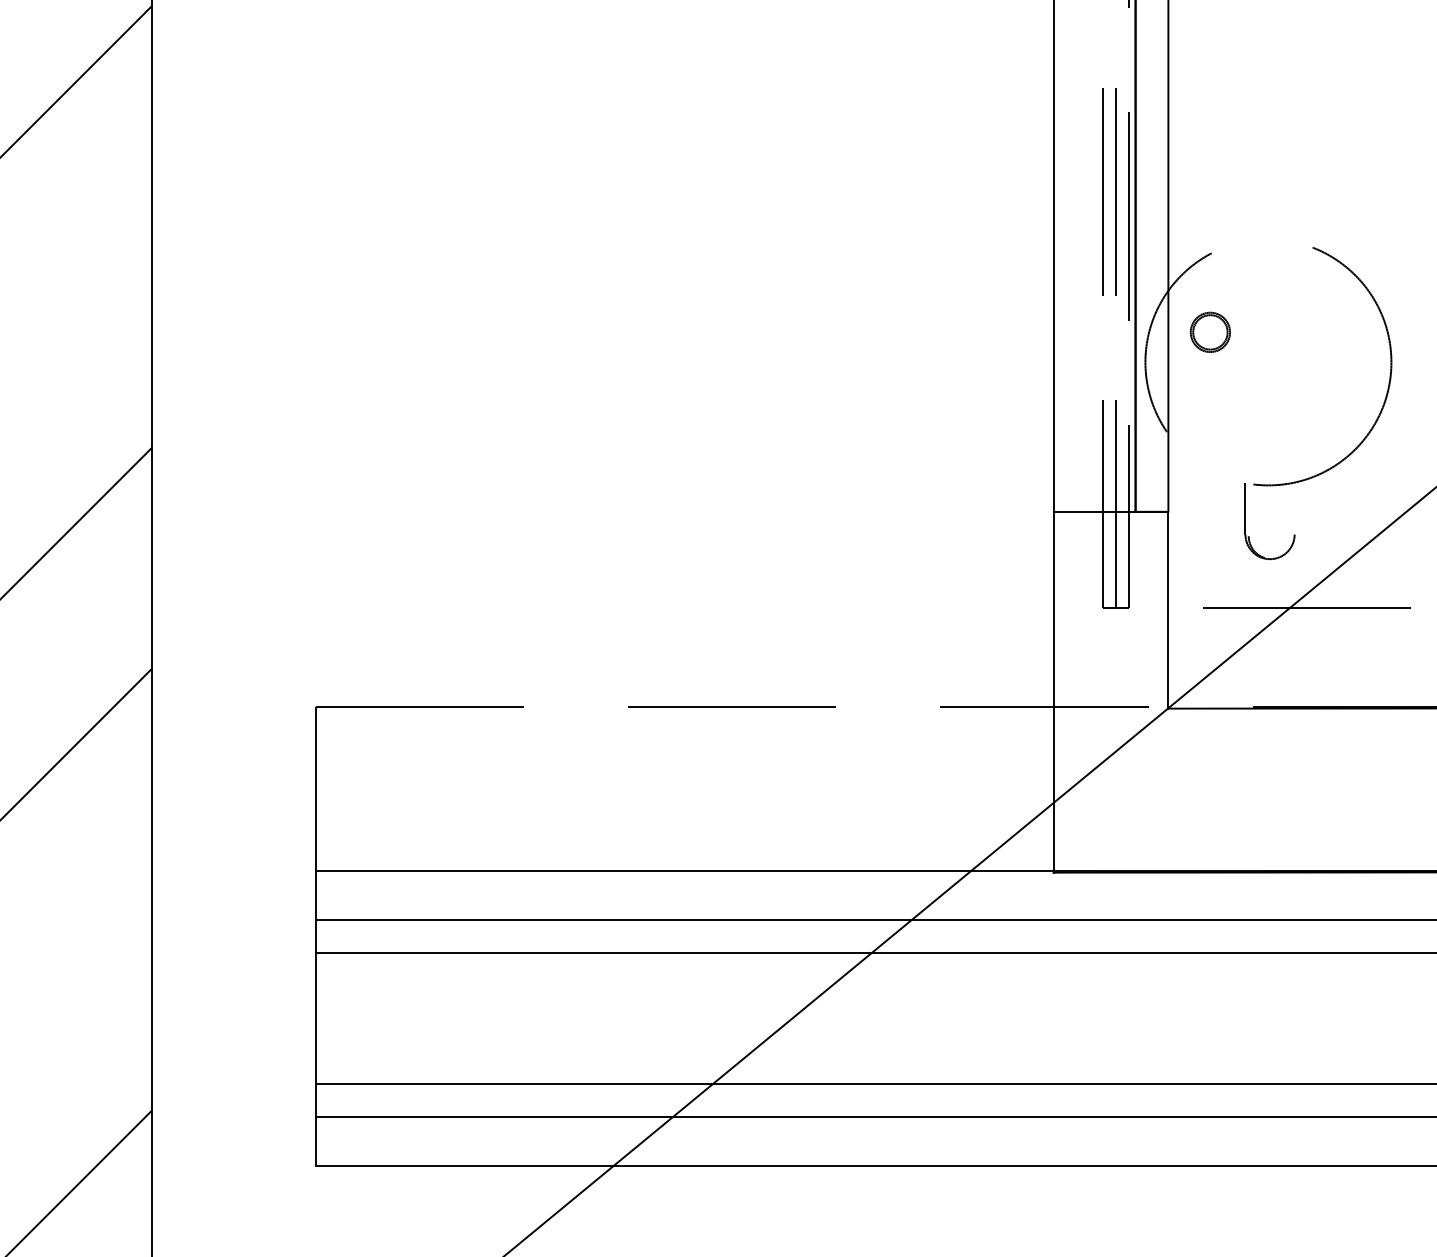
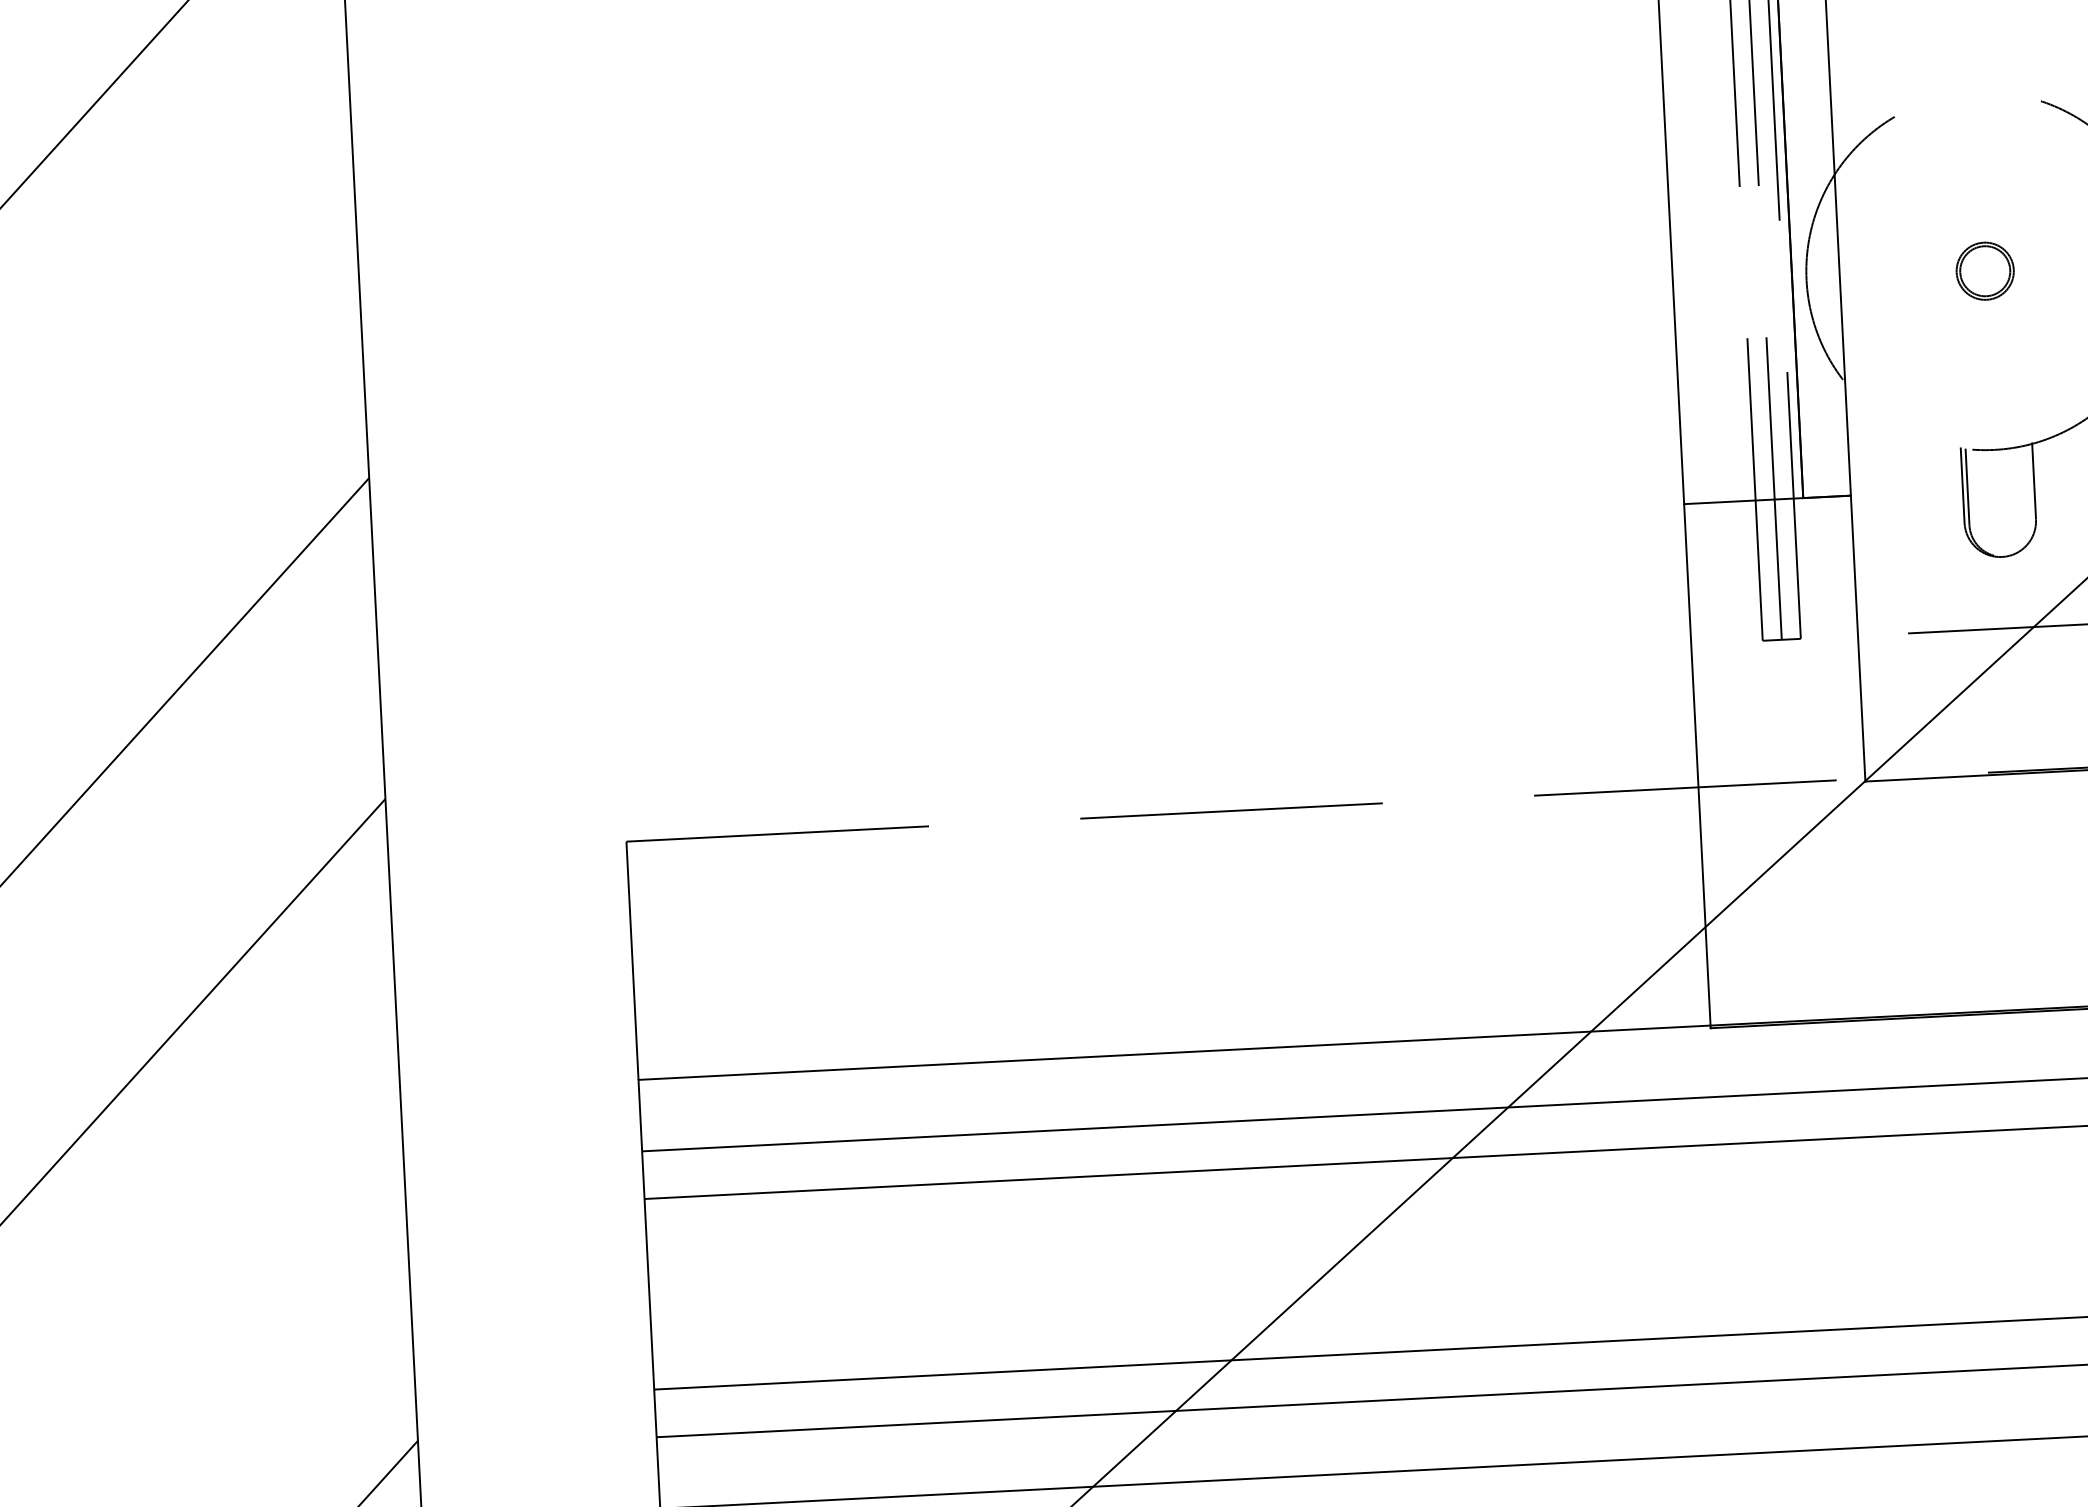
part: (1209, 331) -> (1983, 270), moved
line: (1294, 507) -> (2033, 480), added
line: (1248, 509) -> (1967, 486), added

